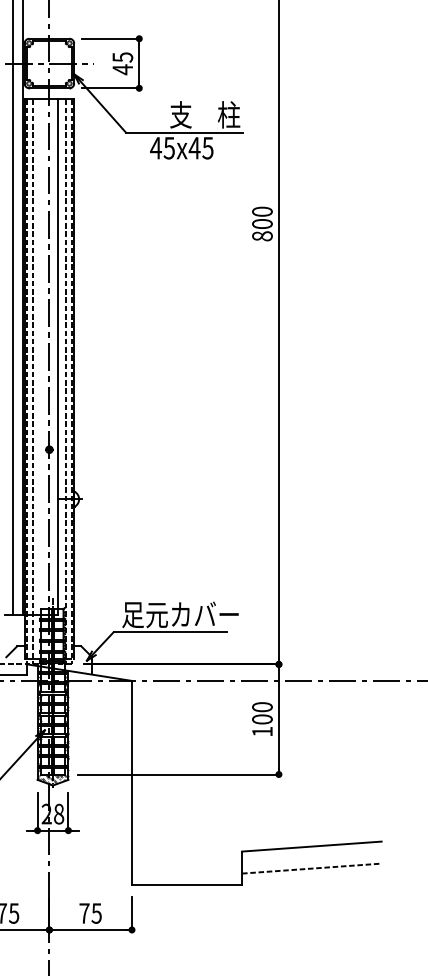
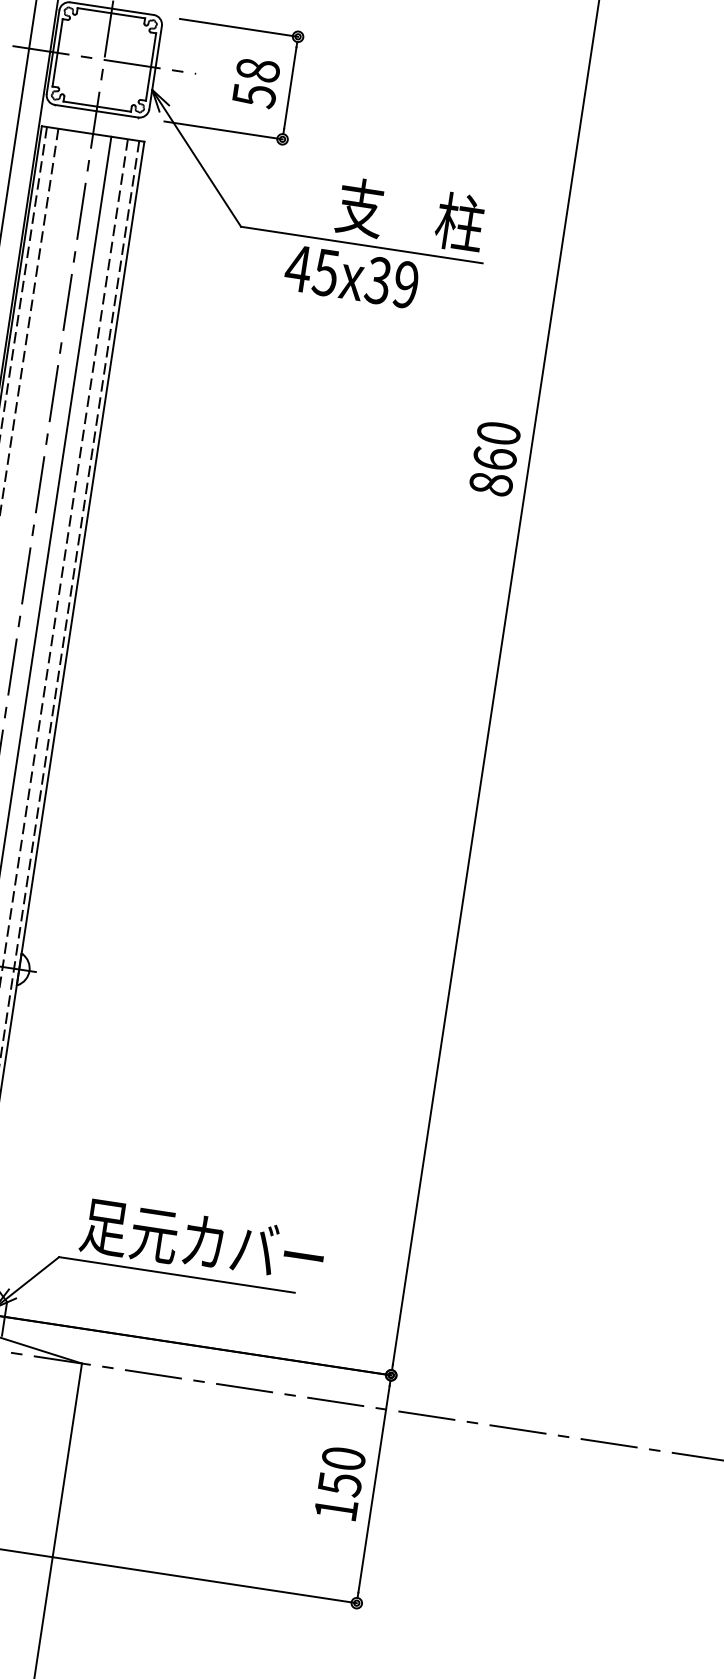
text: (122, 63) -> (255, 82), 45 -> 58
text: (200, 147) -> (390, 281), 45x45 -> 45x39
text: (262, 223) -> (495, 457), 800 -> 860
text: (262, 719) -> (340, 1484), 100 -> 150

